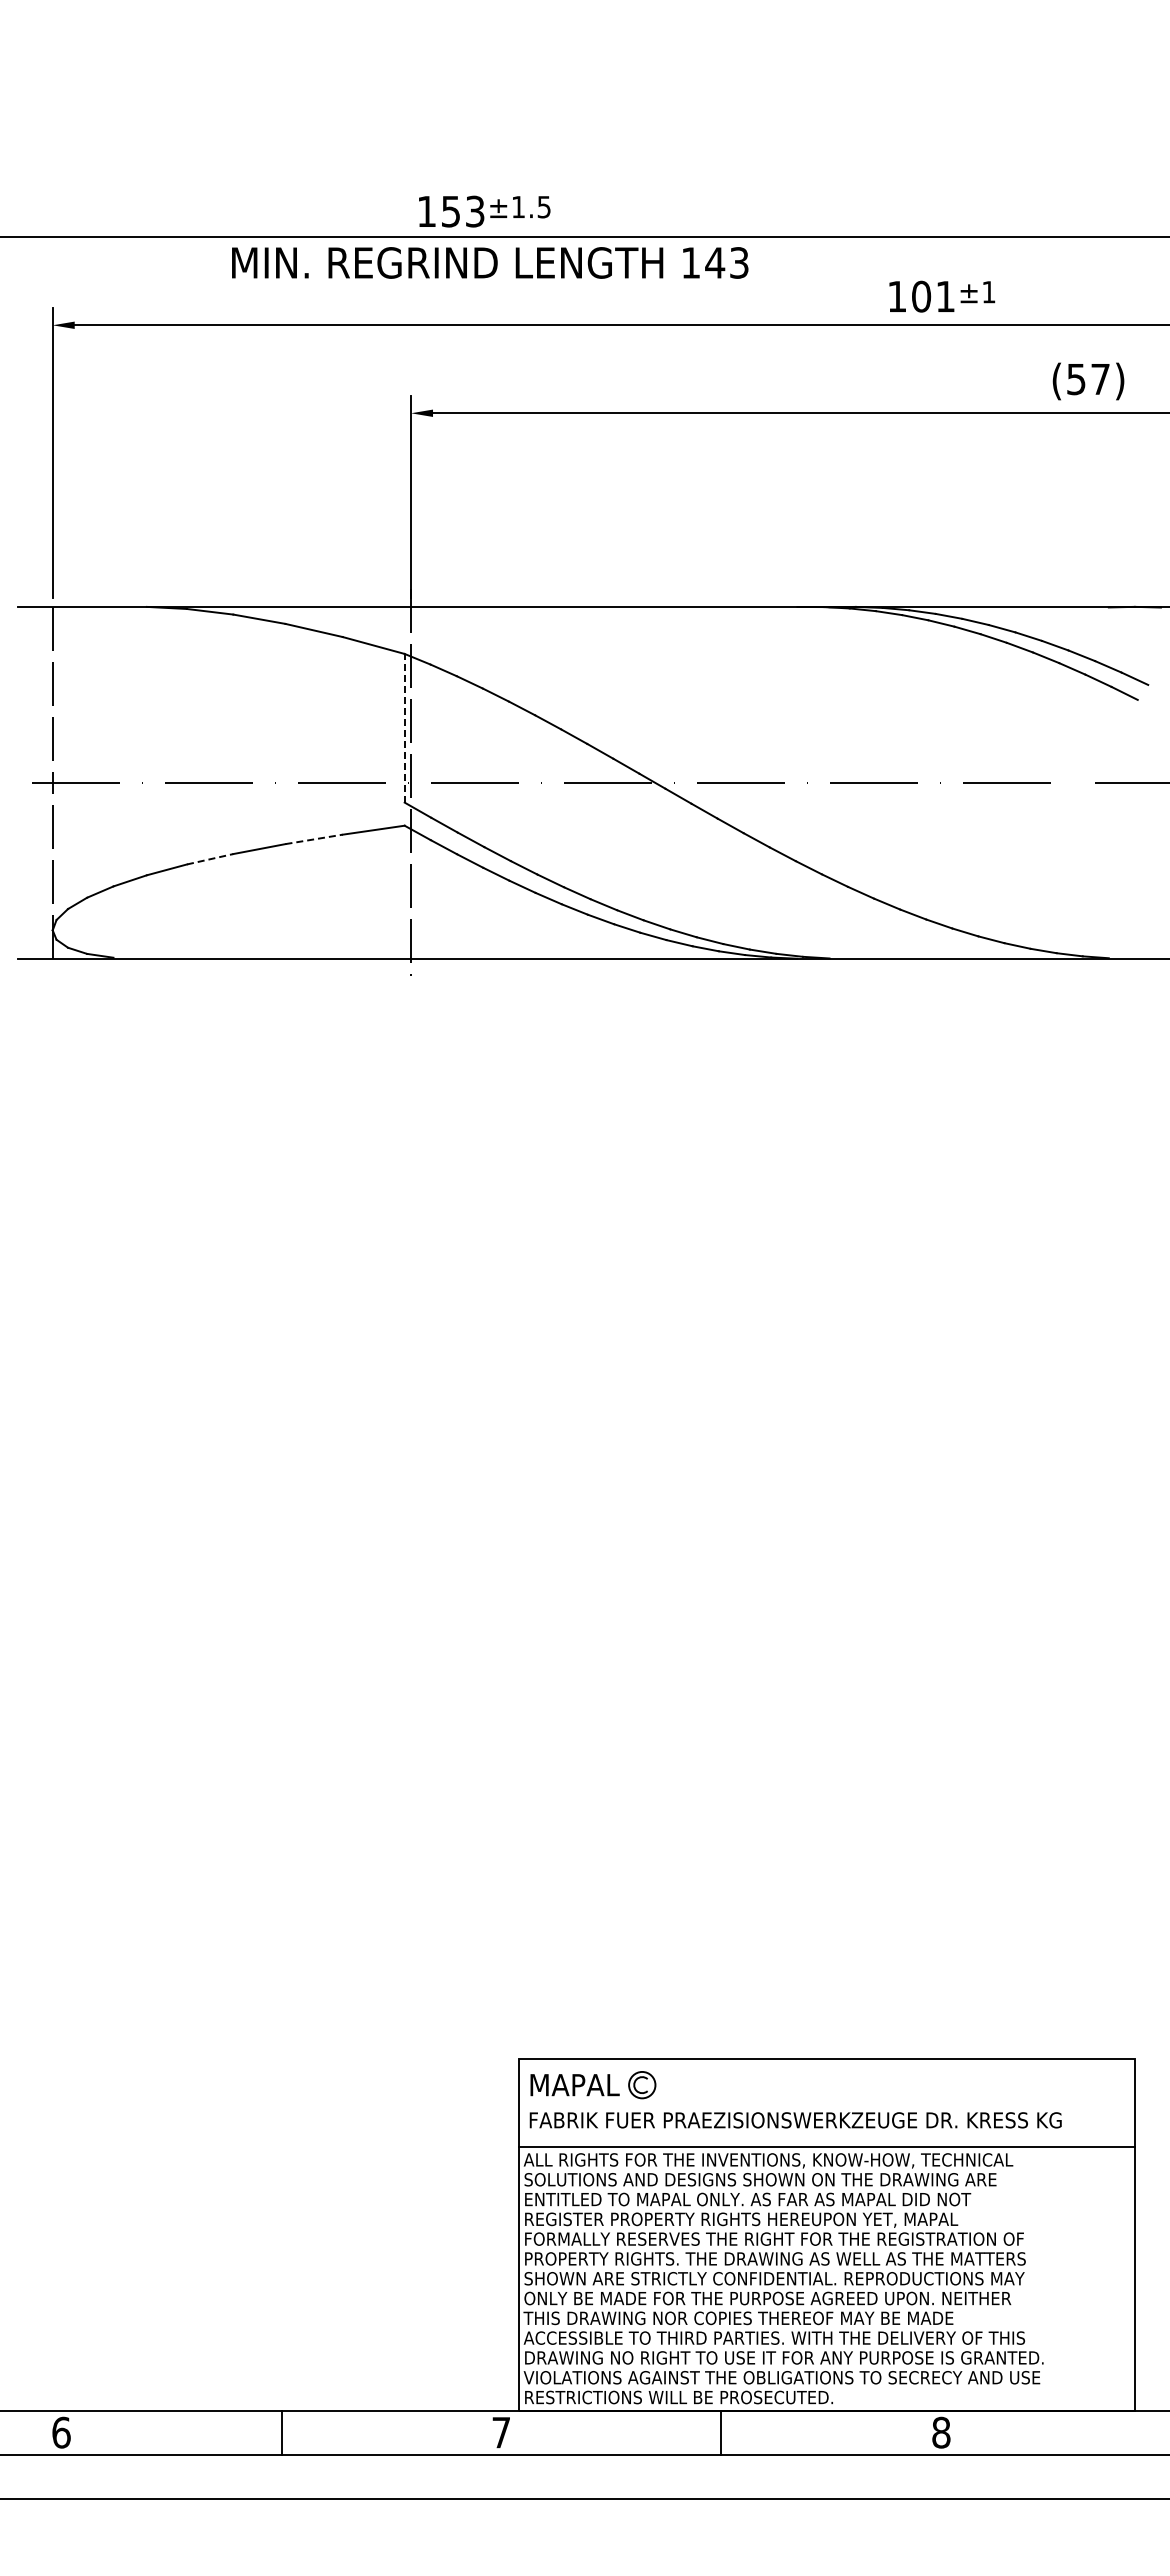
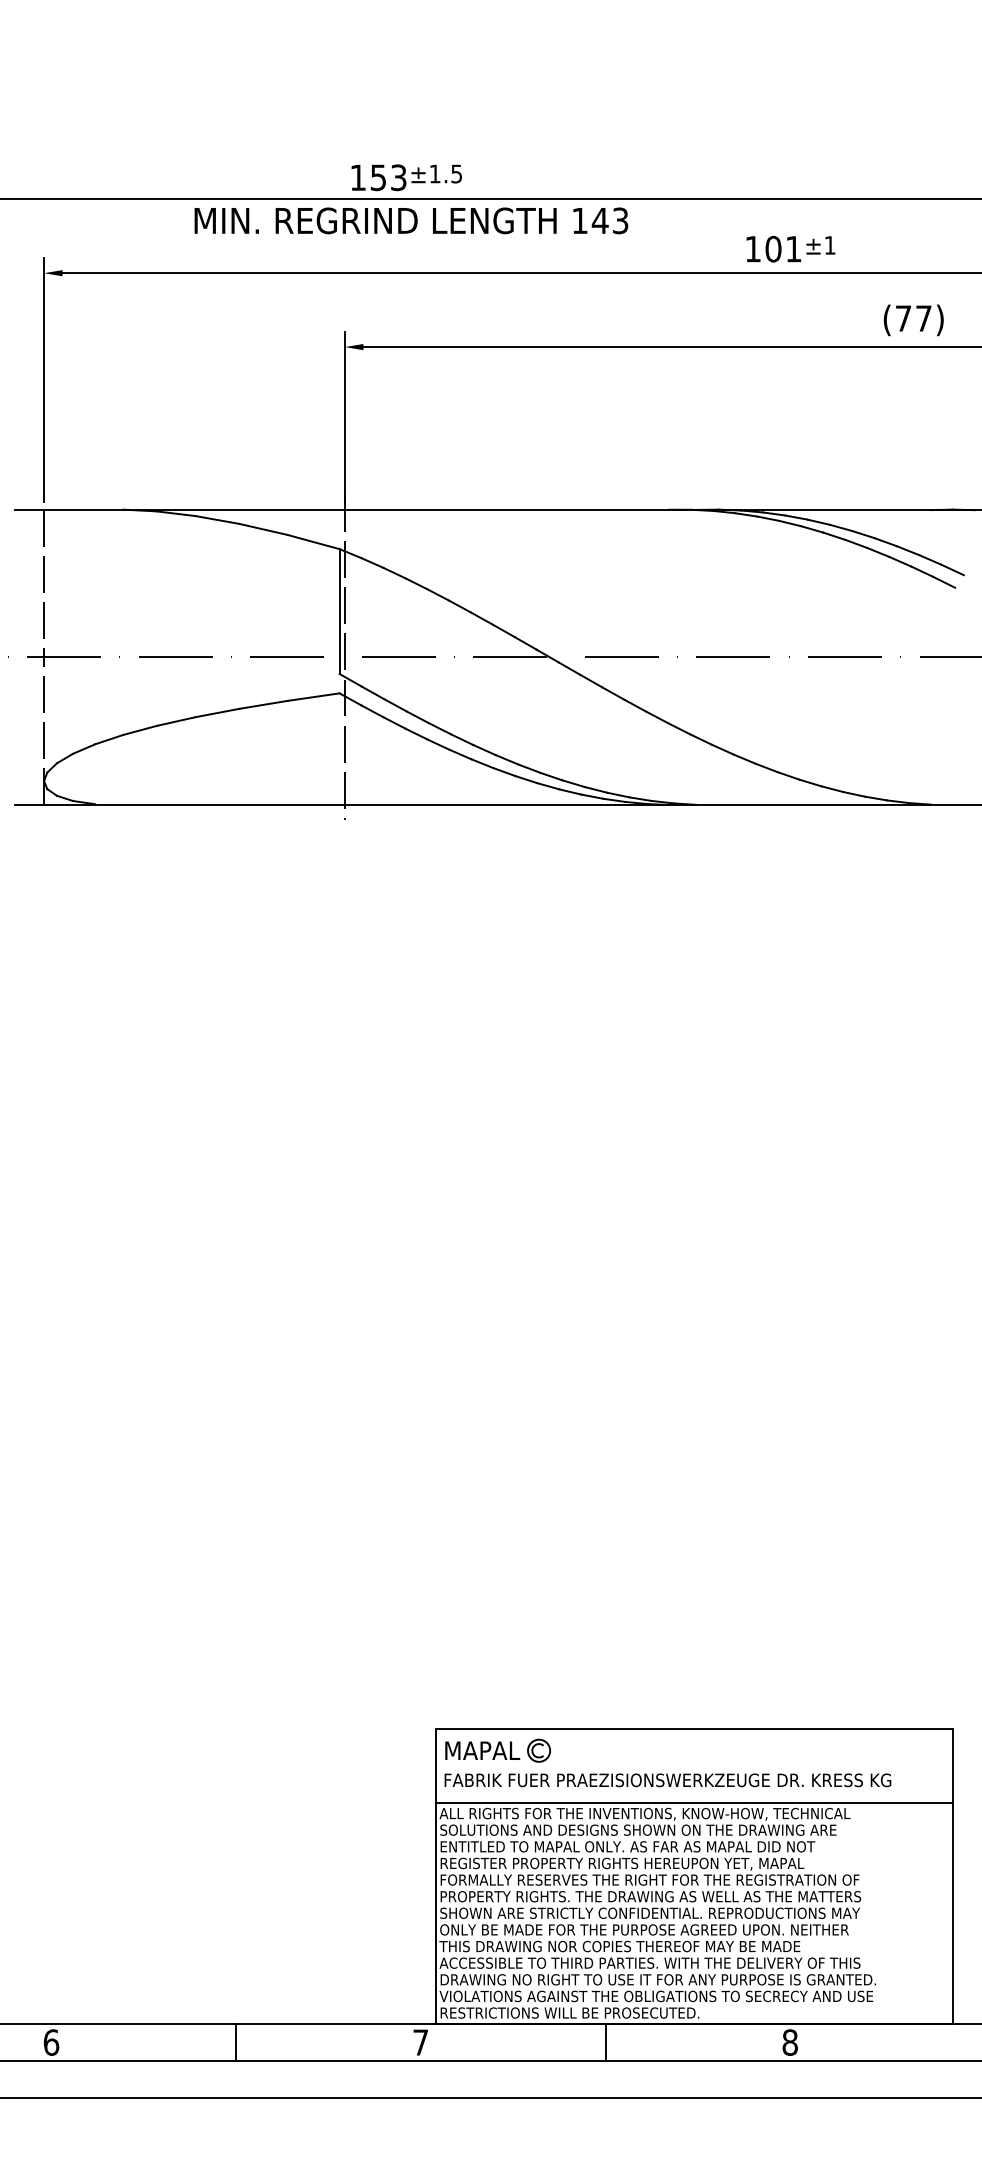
text: (1076, 379) -> (903, 318), (57) -> (77)
line: (404, 727) -> (339, 610), dashed -> solid
line: (314, 839) -> (263, 704), dashed -> solid
line: (210, 859) -> (176, 721), dashed -> solid

